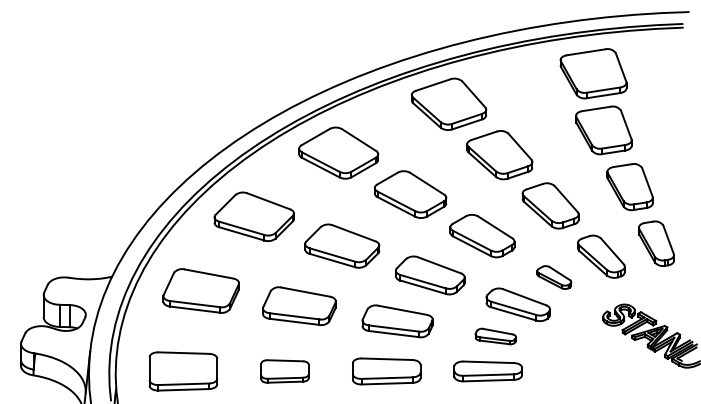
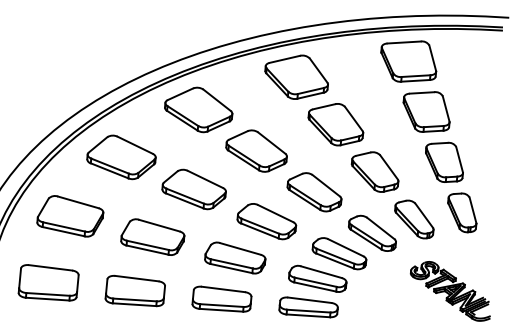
part: (593, 73) -> (408, 61), moved
part: (554, 277) -> (372, 233), size x1.67
part: (495, 336) -> (317, 278), size x1.67
part: (284, 371) -> (134, 291), size x1.43

